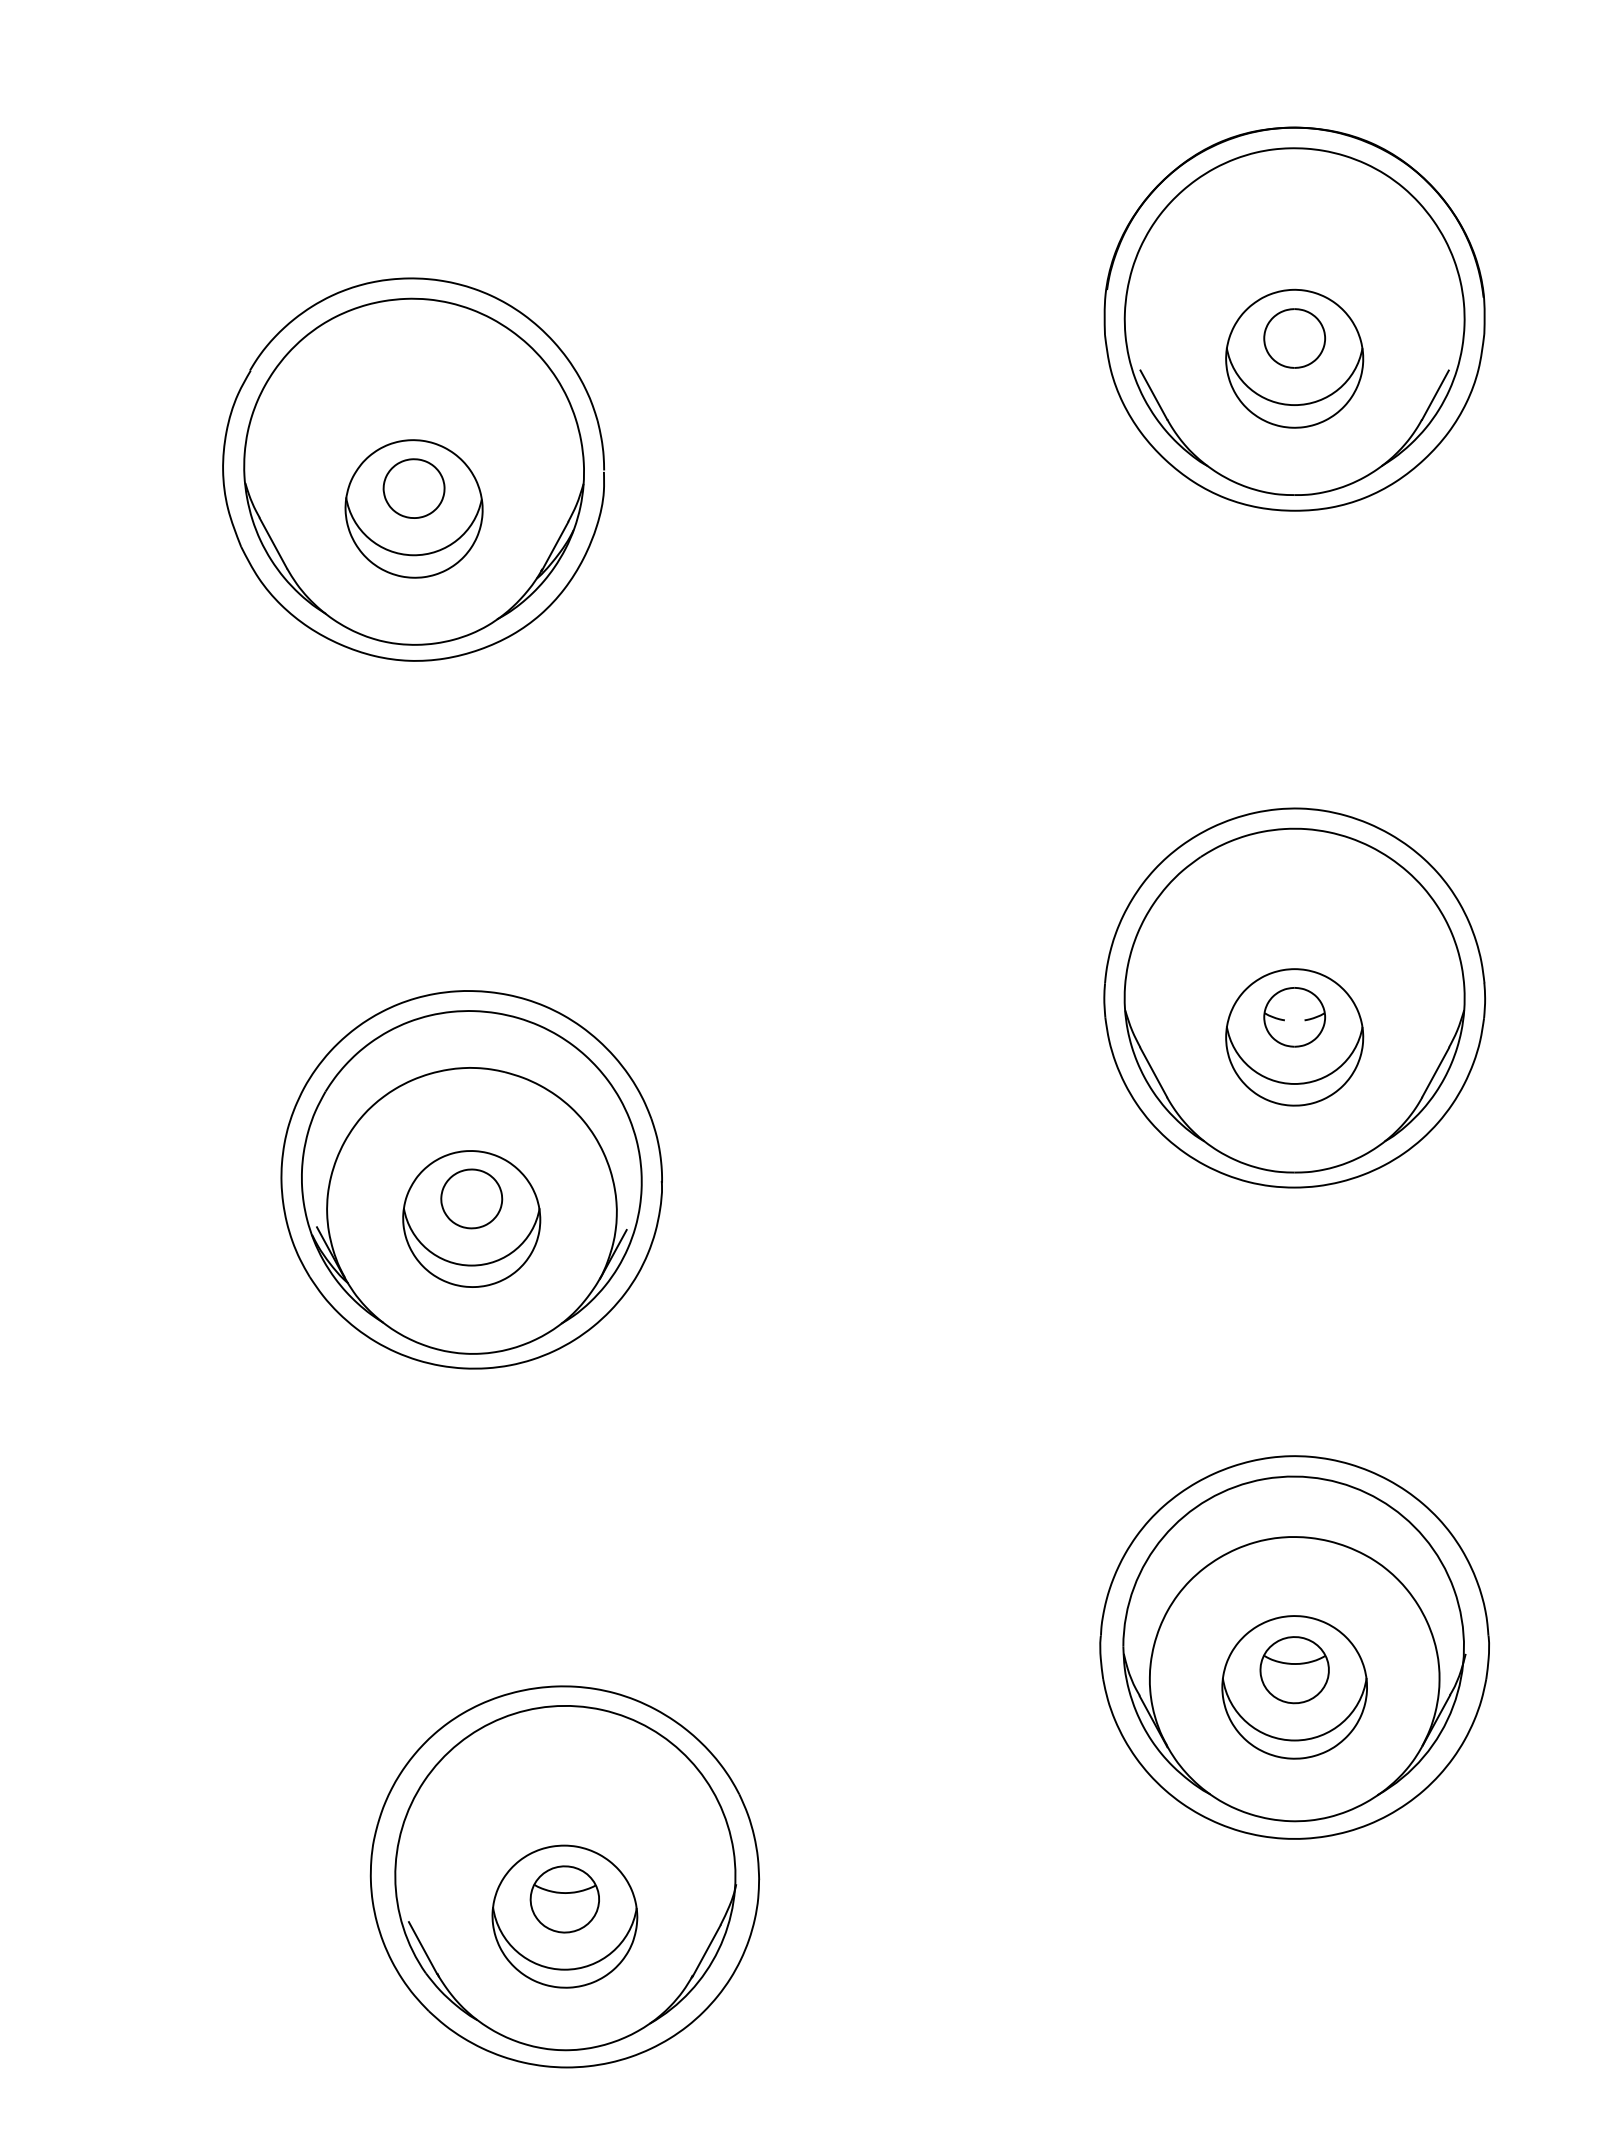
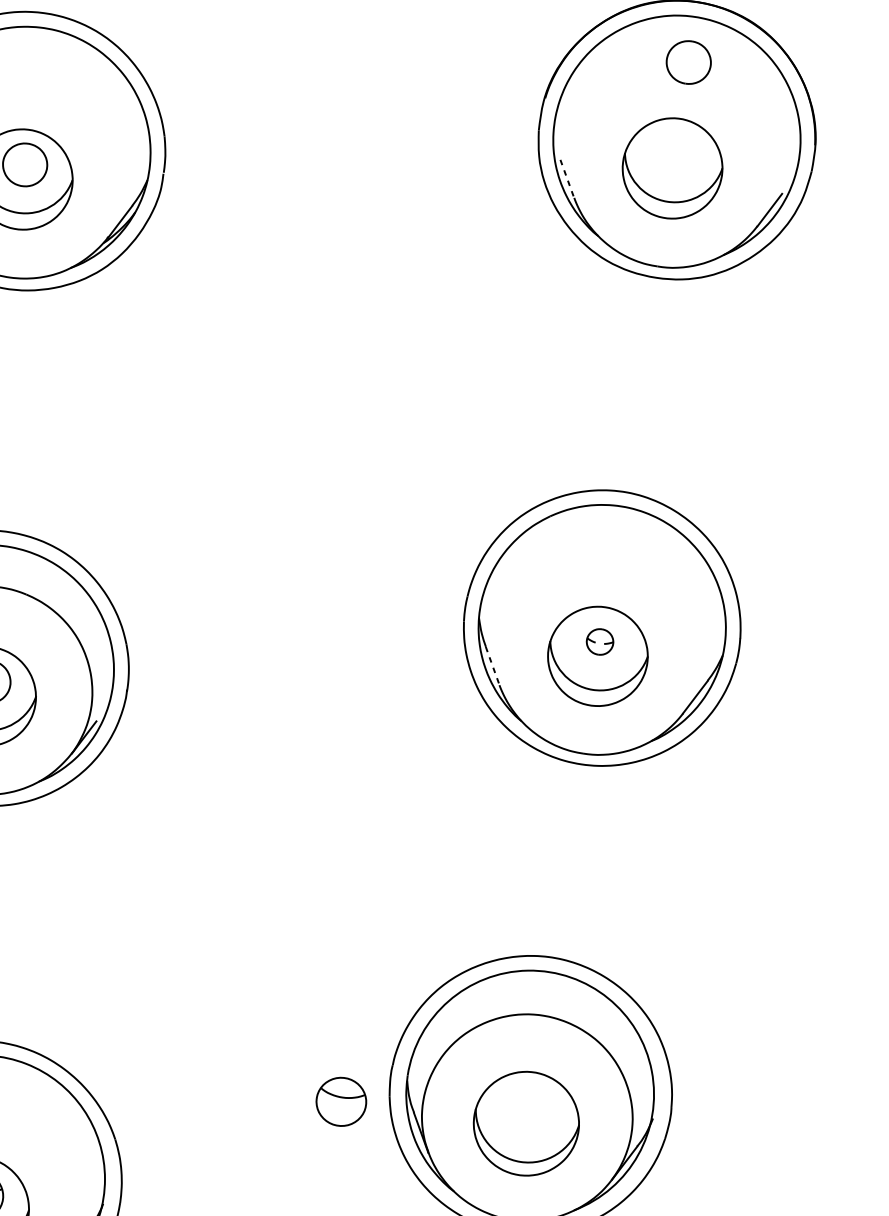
part: (1294, 338) -> (688, 62), moved
line: (1154, 395) -> (567, 179), solid -> dashed
part: (1294, 1017) -> (599, 642), size x0.6
line: (1153, 1072) -> (492, 666), solid -> dashed
part: (1294, 1670) -> (341, 1102), moved

